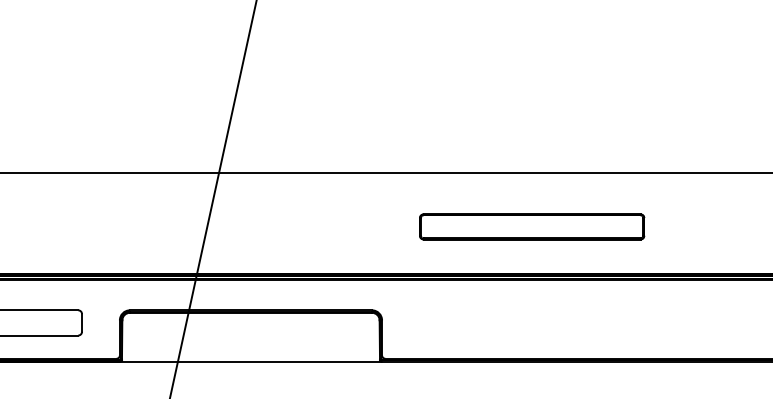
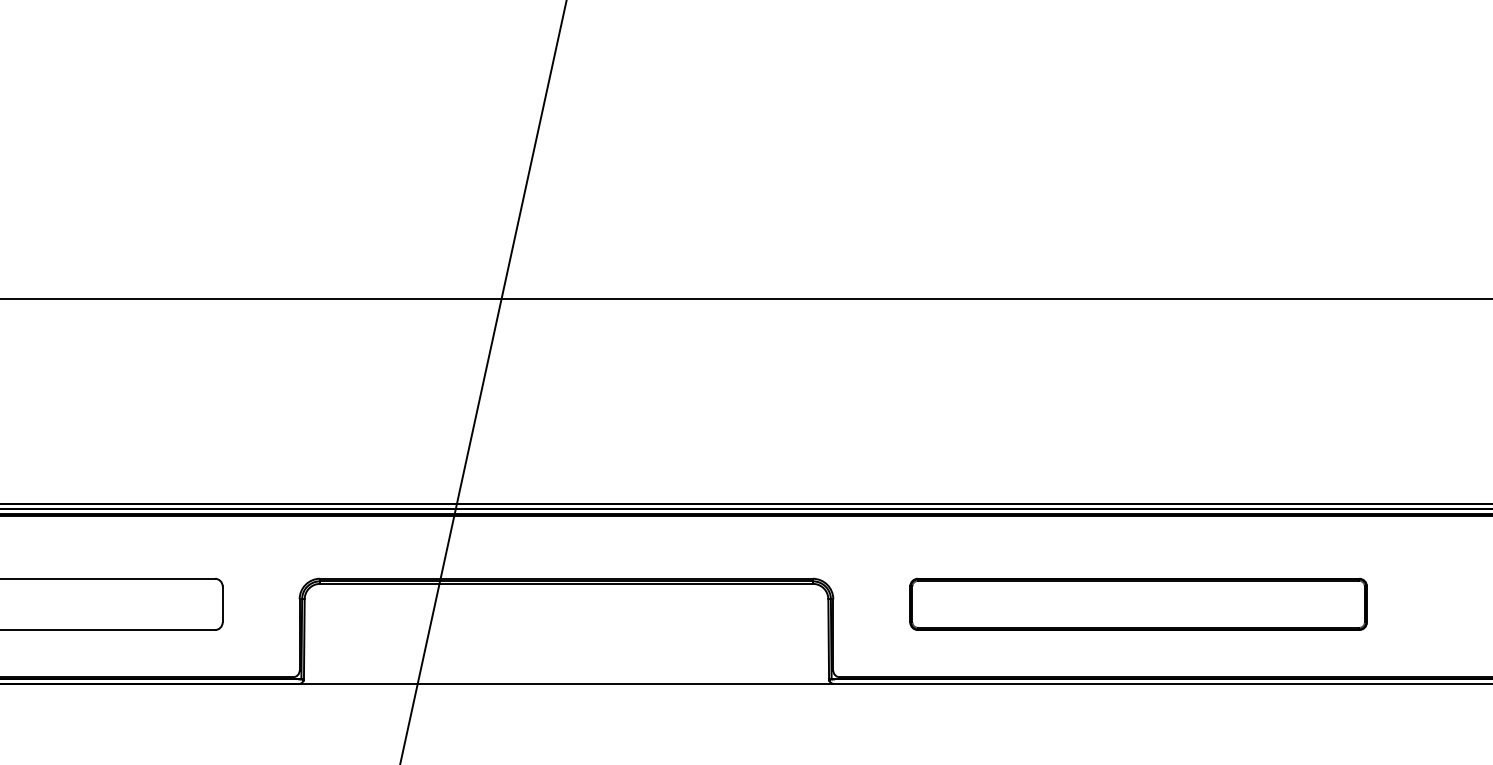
part: (532, 226) -> (1139, 603), moved

